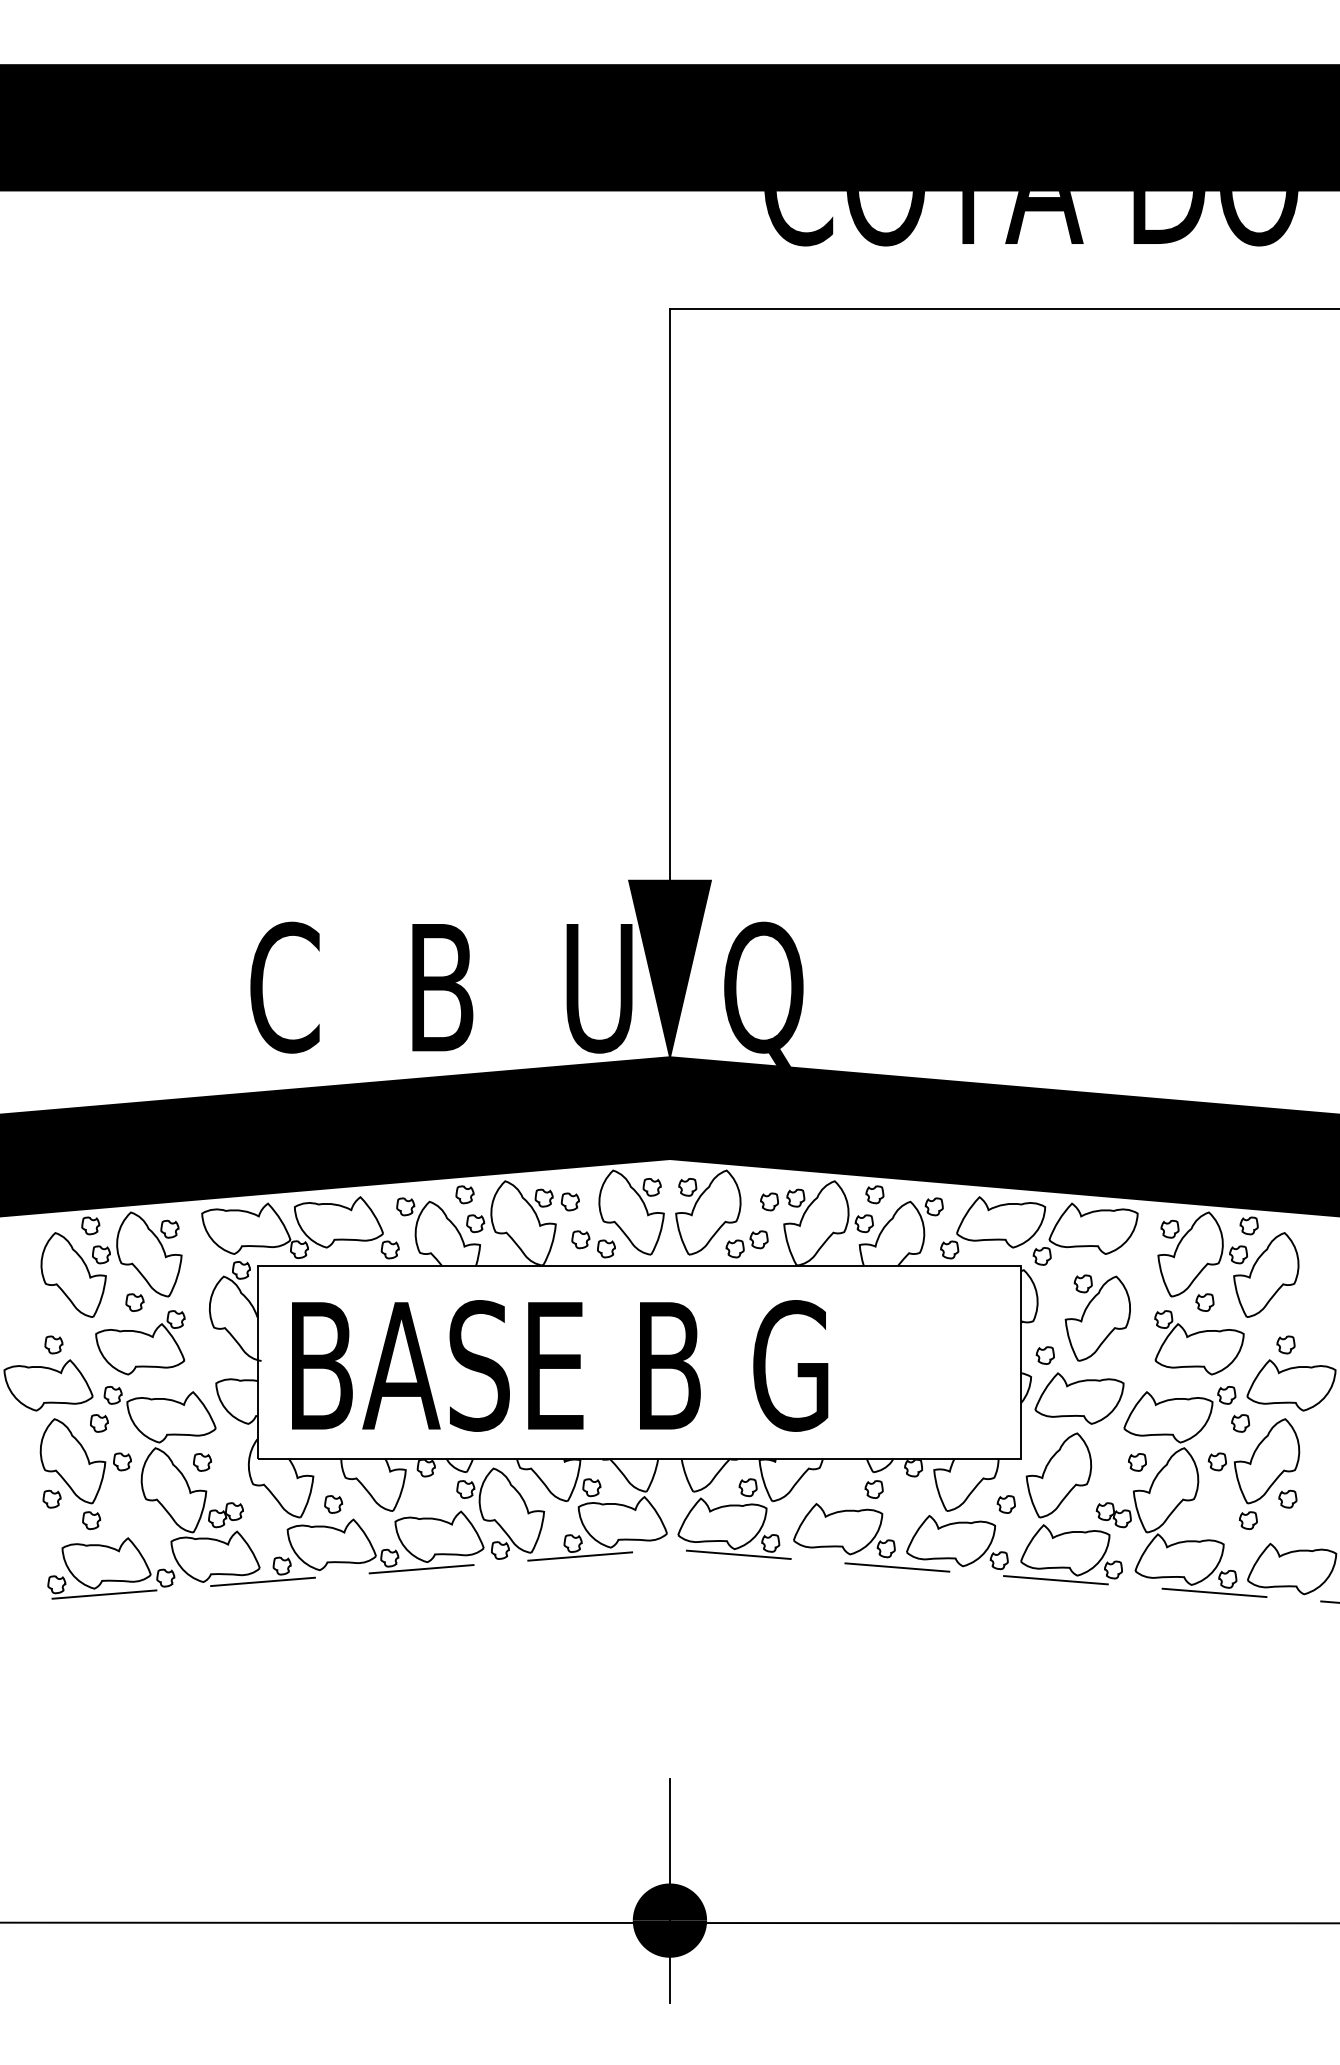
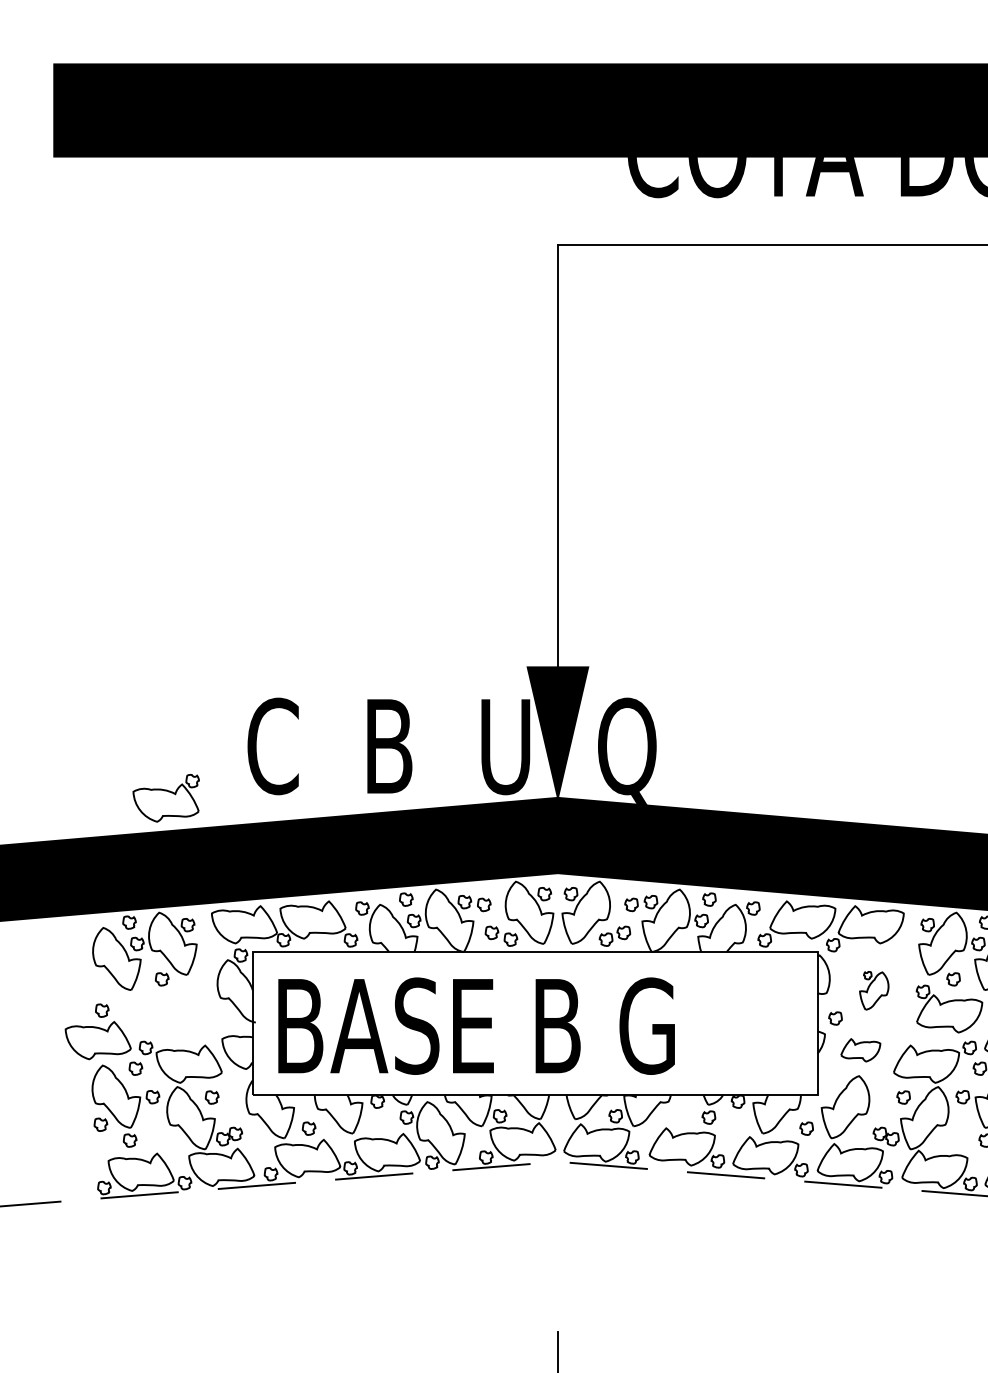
part: (1097, 1317) -> (874, 990), size x0.6
part: (140, 1342) -> (166, 798), moved
part: (1079, 1398) -> (860, 1050), size x0.6

